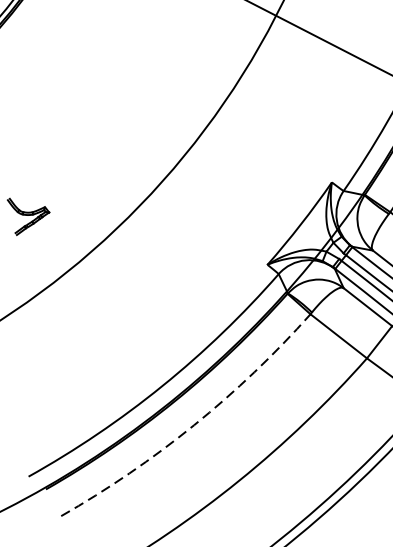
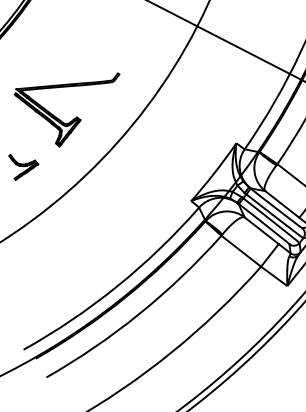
part: (99, 147) -> (73, 118), added
arc: (193, 425) -> (139, 313), dashed -> solid

